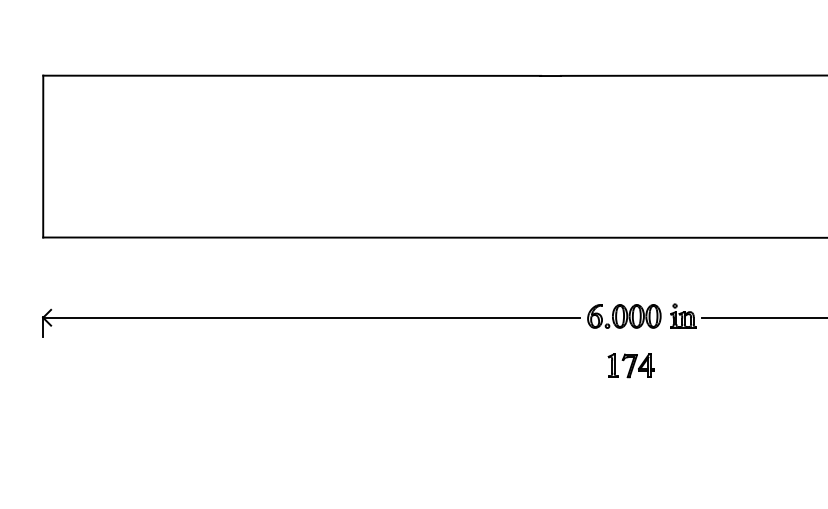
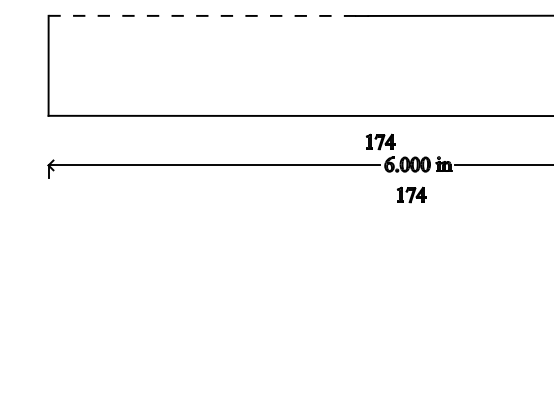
line: (292, 75) -> (202, 15), solid -> dashed
part: (580, 279) -> (380, 141), added

